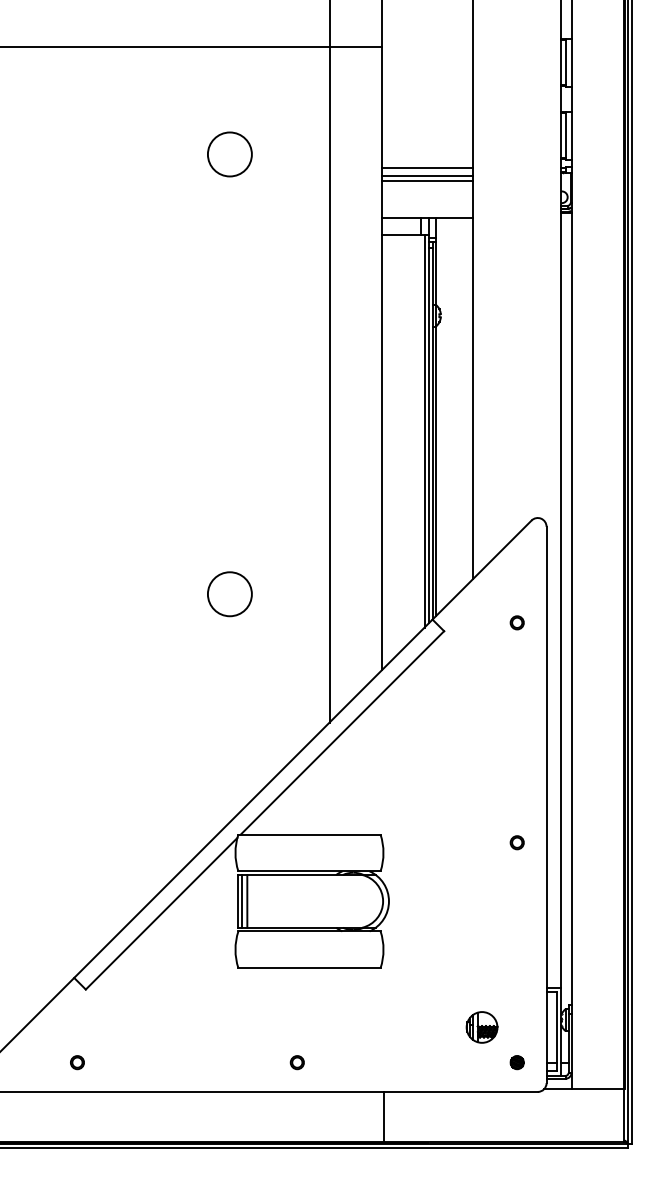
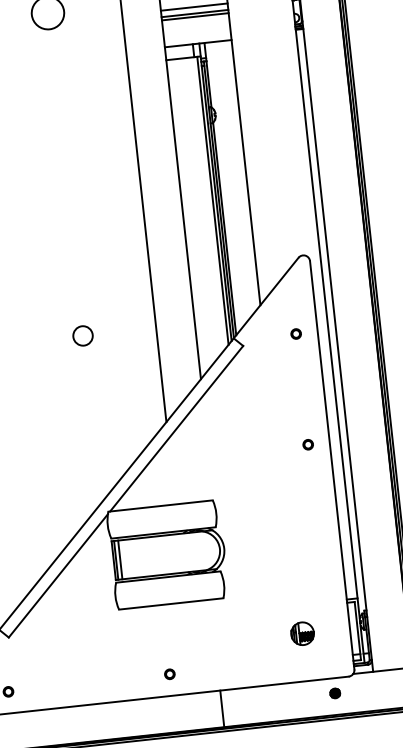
circle: (229, 594) -> (82, 336), size x0.6
circle: (516, 842) -> (307, 444), moved
part: (516, 1062) -> (334, 693), moved
line: (383, 1116) -> (221, 708), moved

